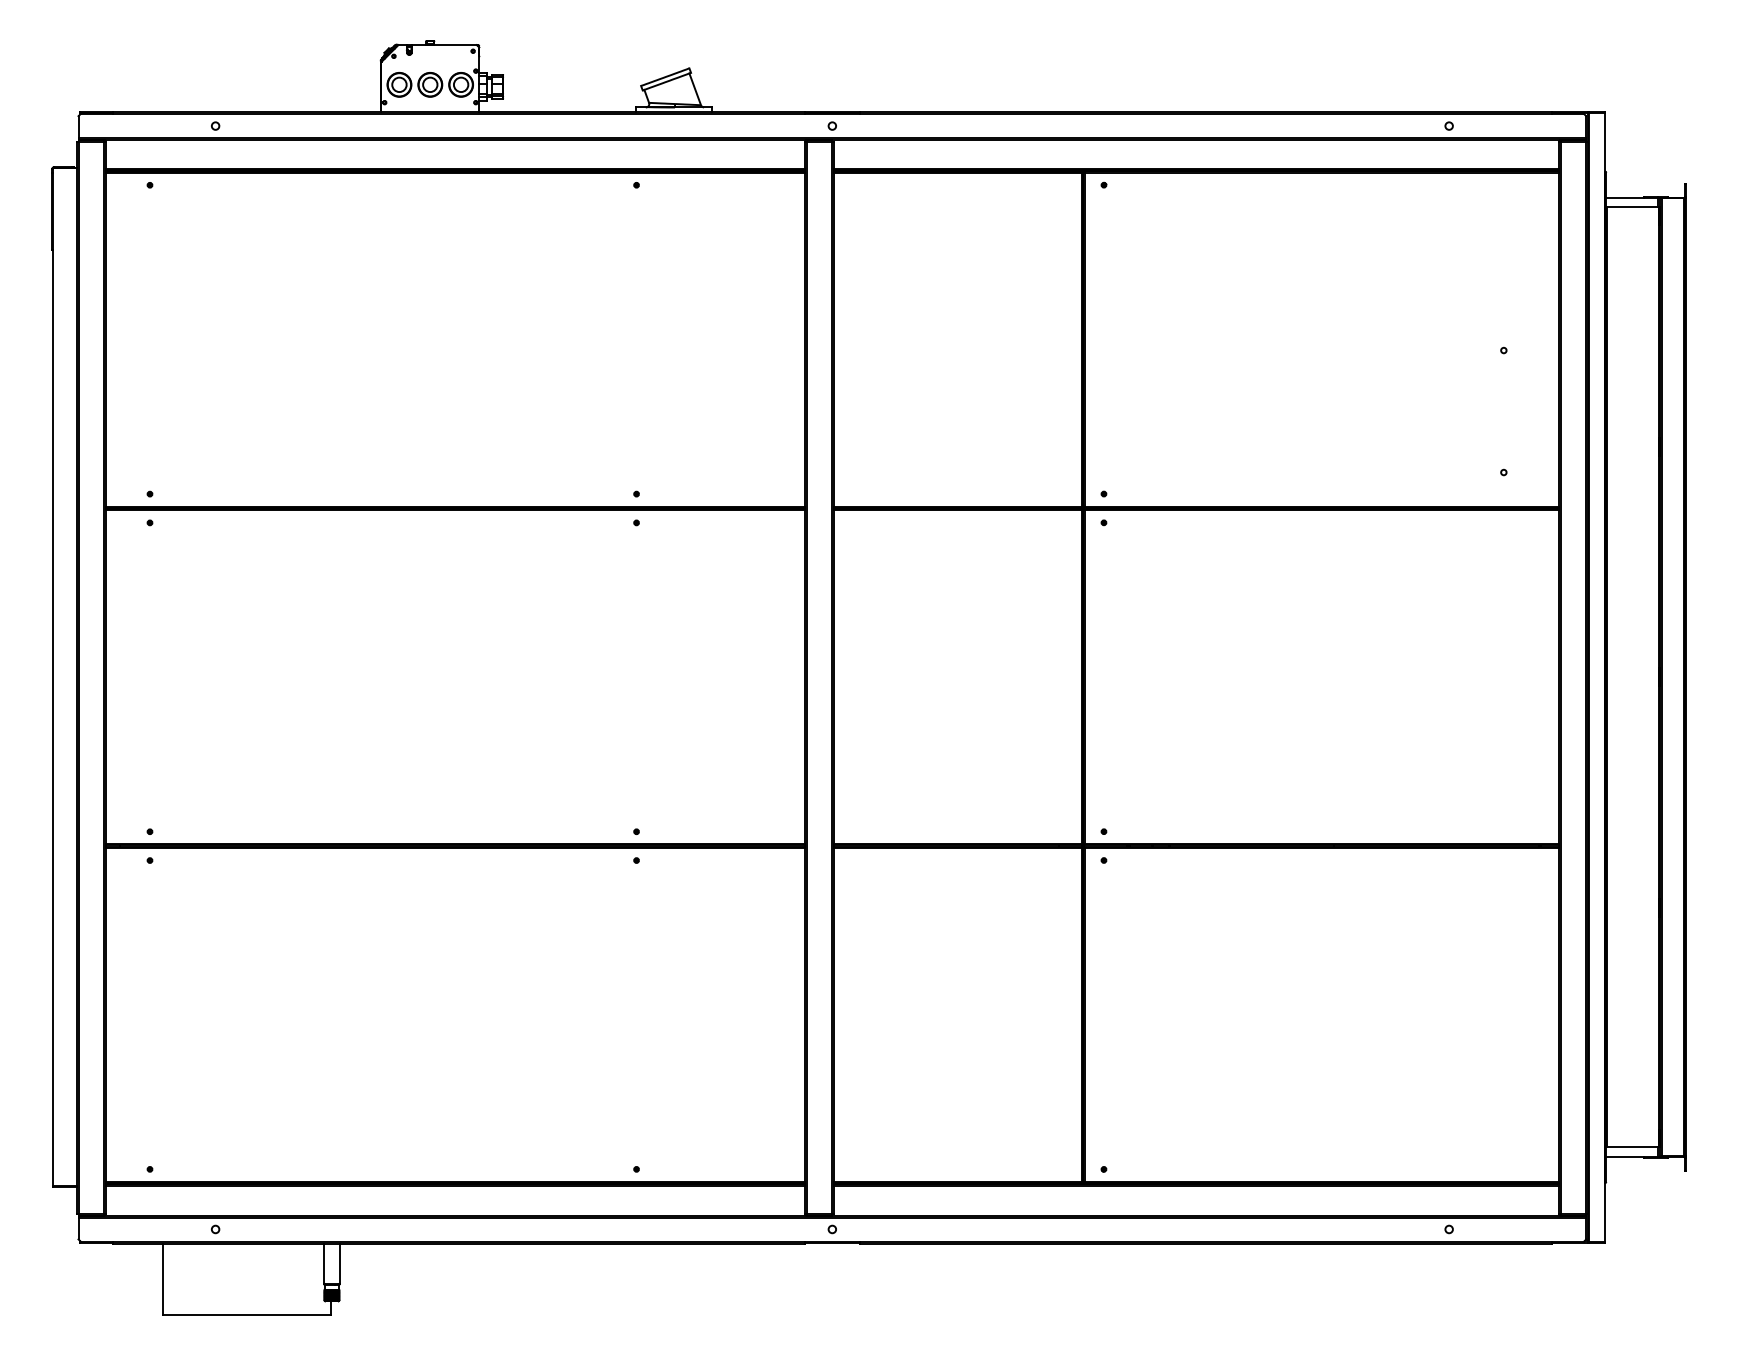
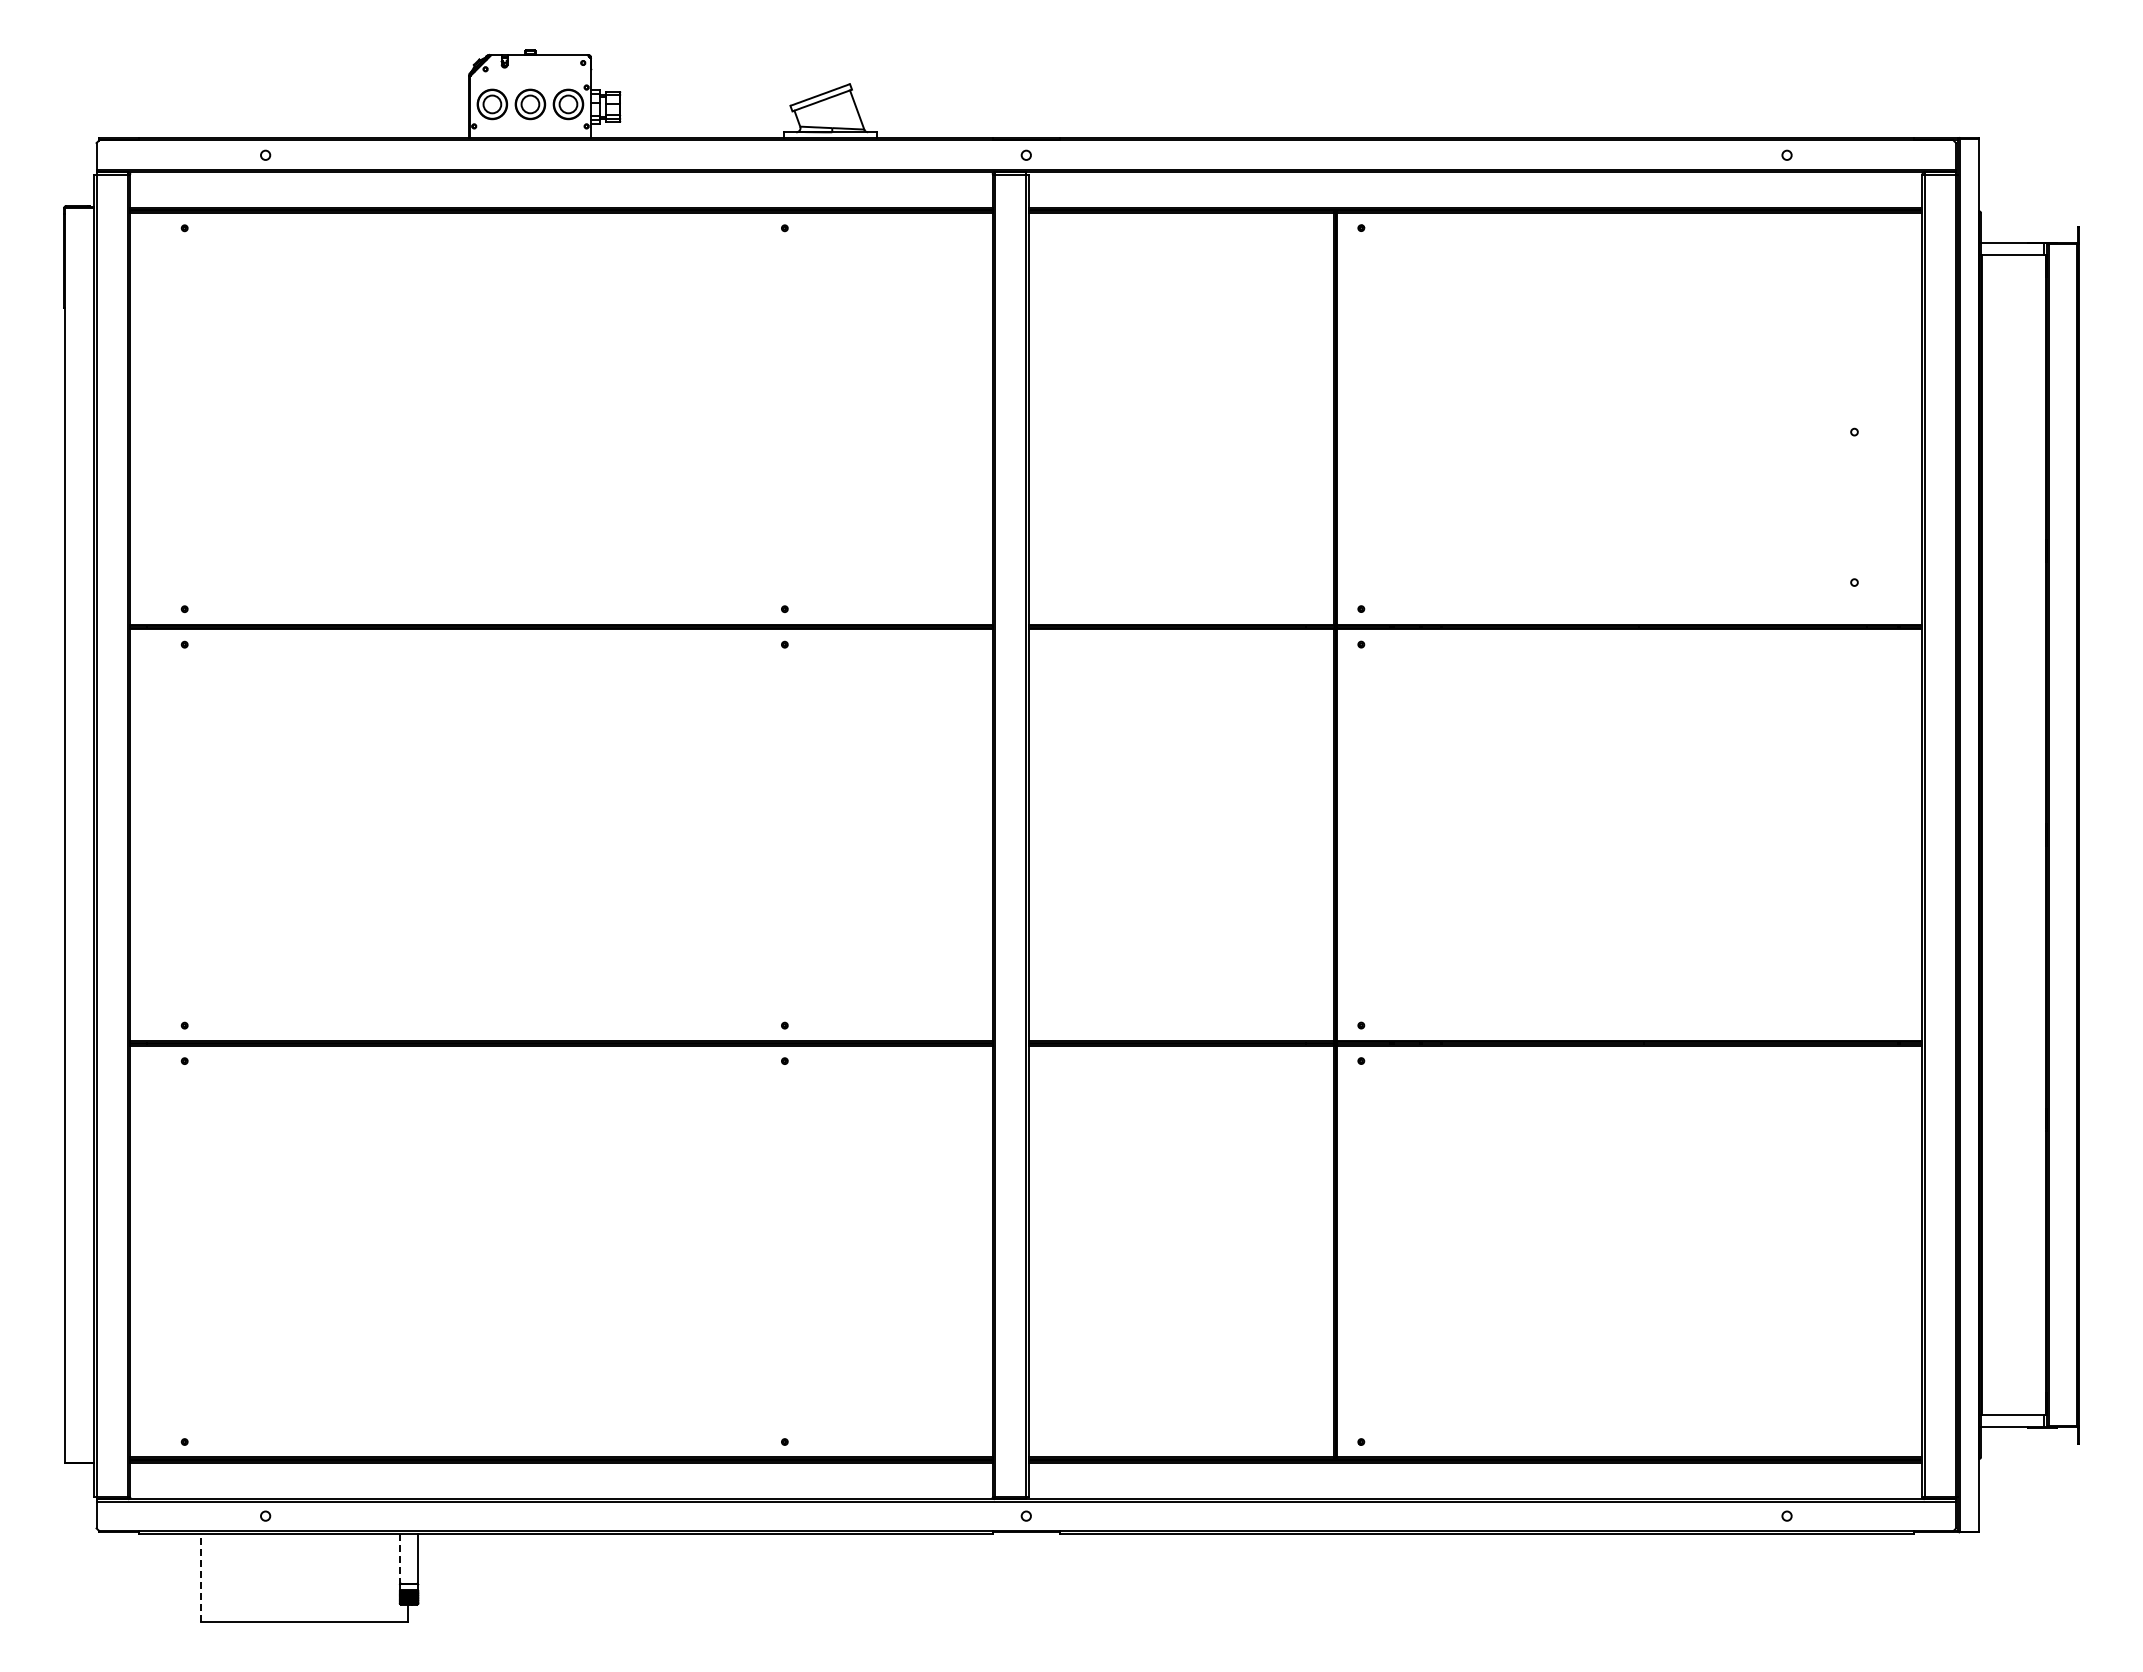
line: (324, 1263) -> (399, 1558), solid -> dashed
line: (162, 1279) -> (200, 1577), solid -> dashed

